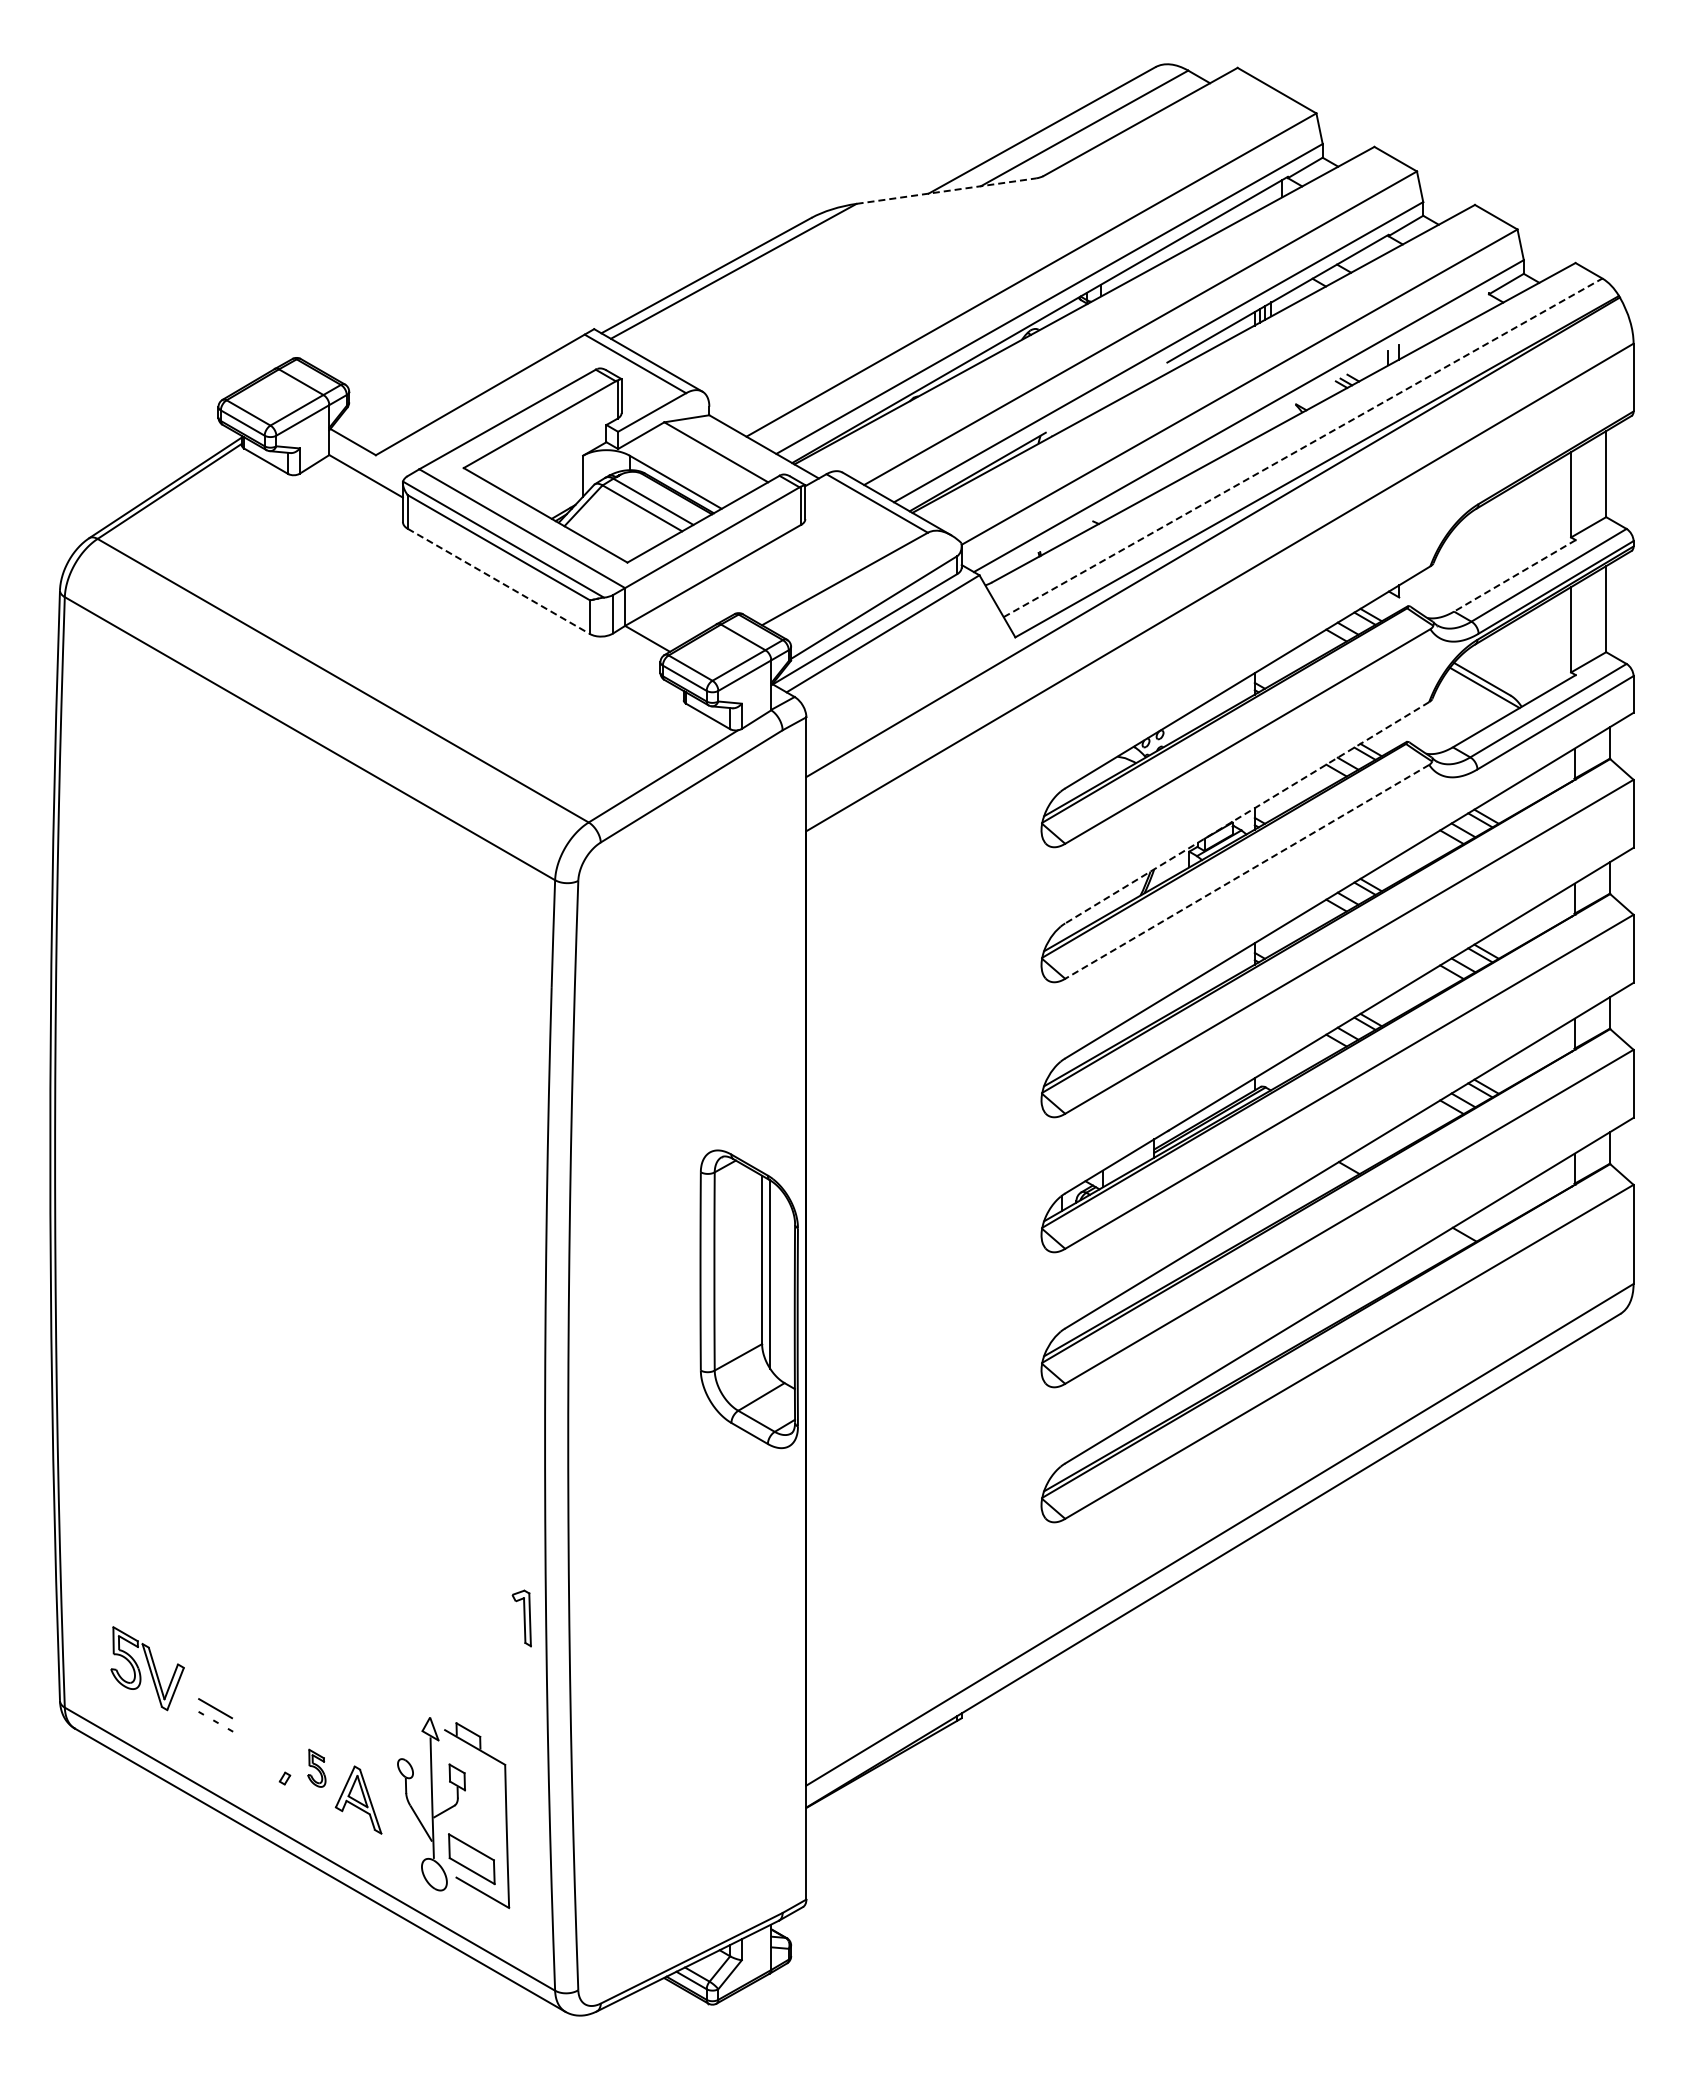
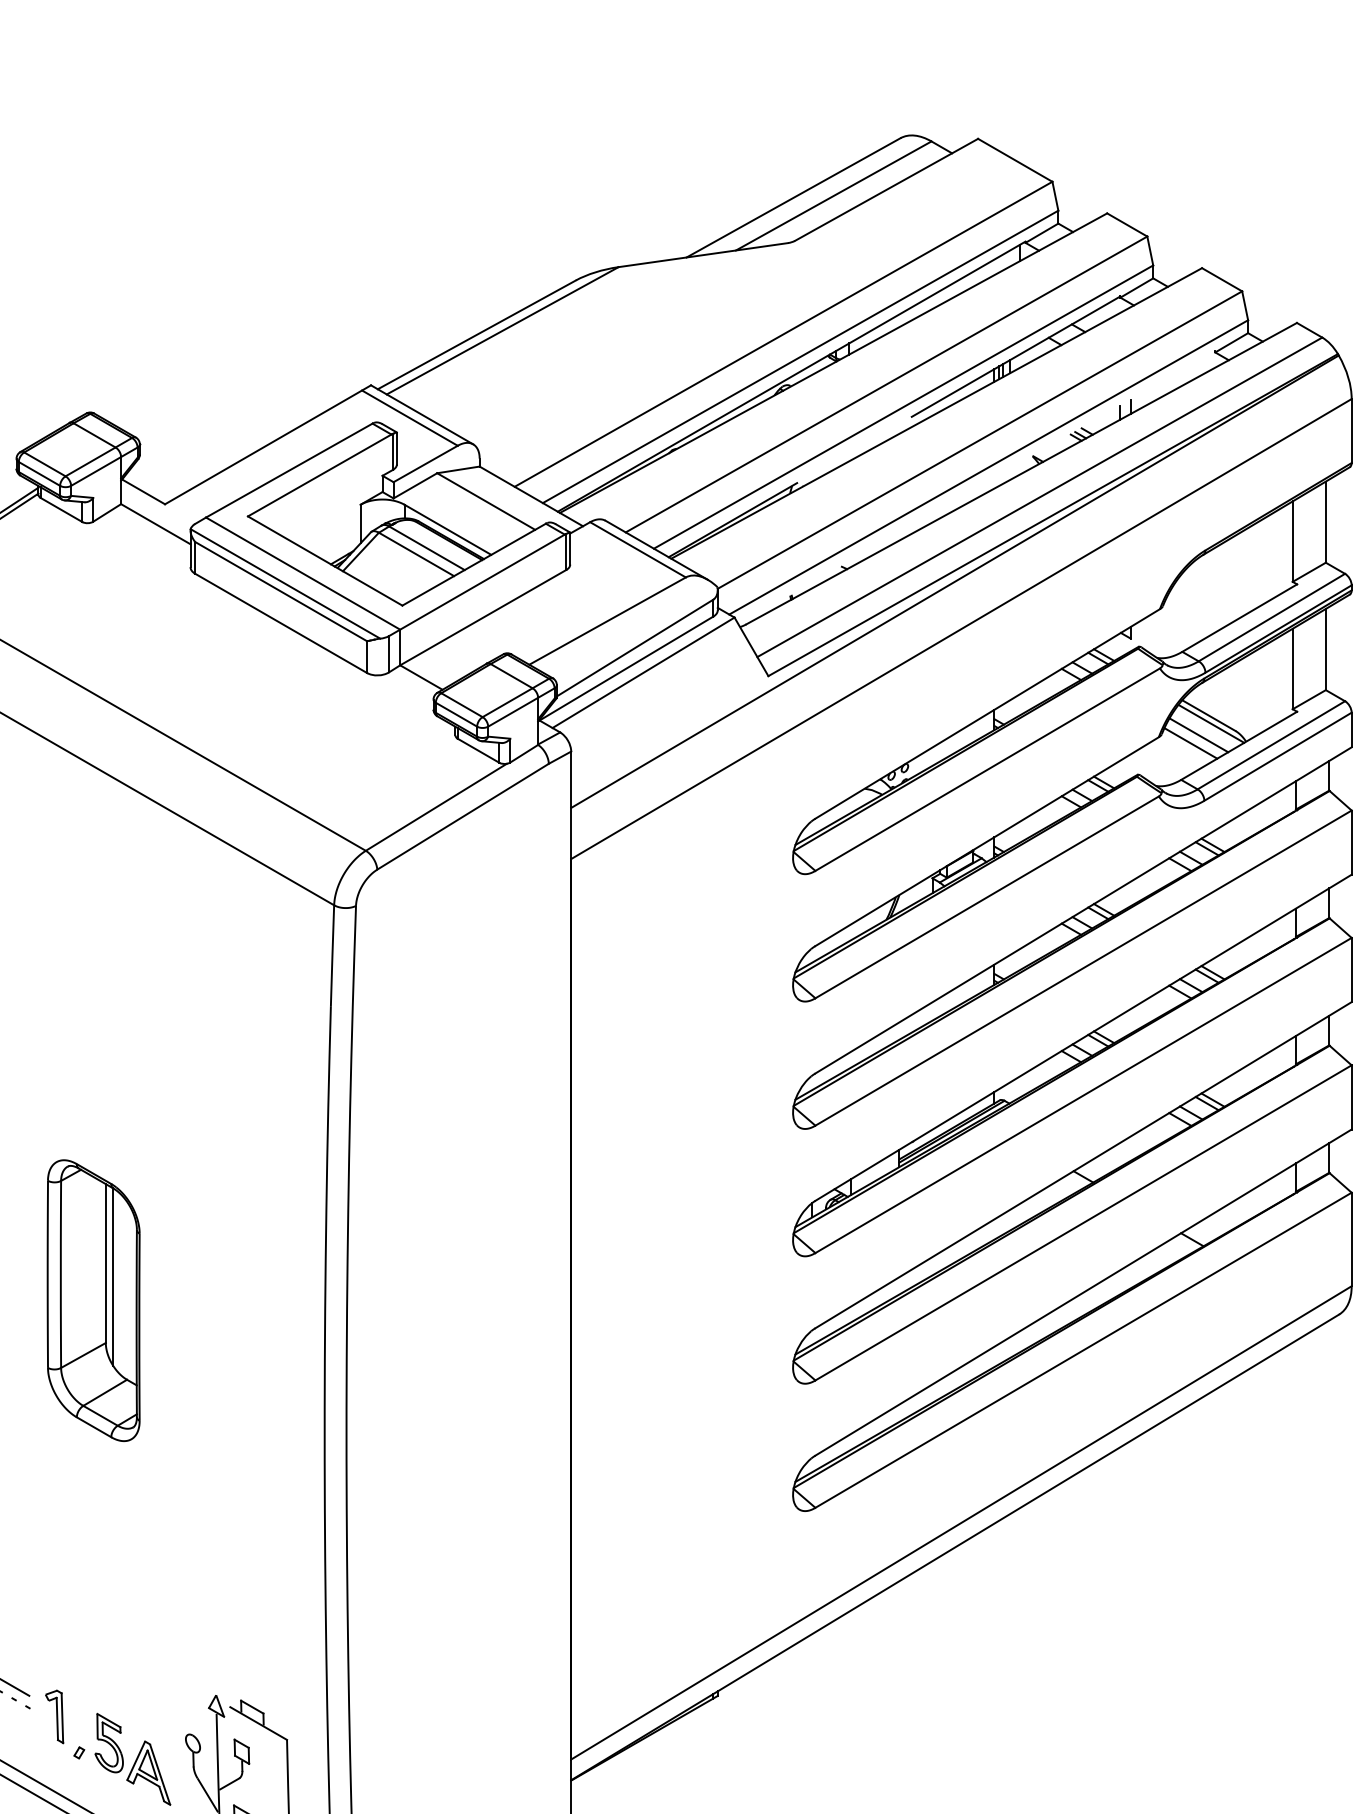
line: (946, 191) -> (703, 255), dashed -> solid
line: (1303, 447) -> (1040, 497), dashed -> solid
line: (1514, 575) -> (1239, 617), dashed -> solid
line: (499, 581) -> (281, 623), dashed -> solid
line: (1471, 700) -> (1198, 735), added
line: (1463, 708) -> (1191, 743), added
line: (1246, 813) -> (986, 842), dashed -> solid
line: (1246, 872) -> (986, 897), dashed -> solid
part: (748, 1299) -> (92, 1300), moved
part: (521, 1618) -> (54, 1716), moved
part: (316, 1768) -> (109, 1743), size x1.67

